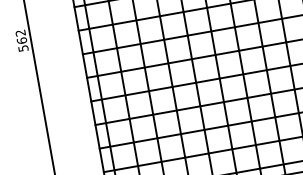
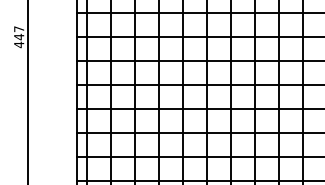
text: (22, 41) -> (19, 37), 562 -> 447

